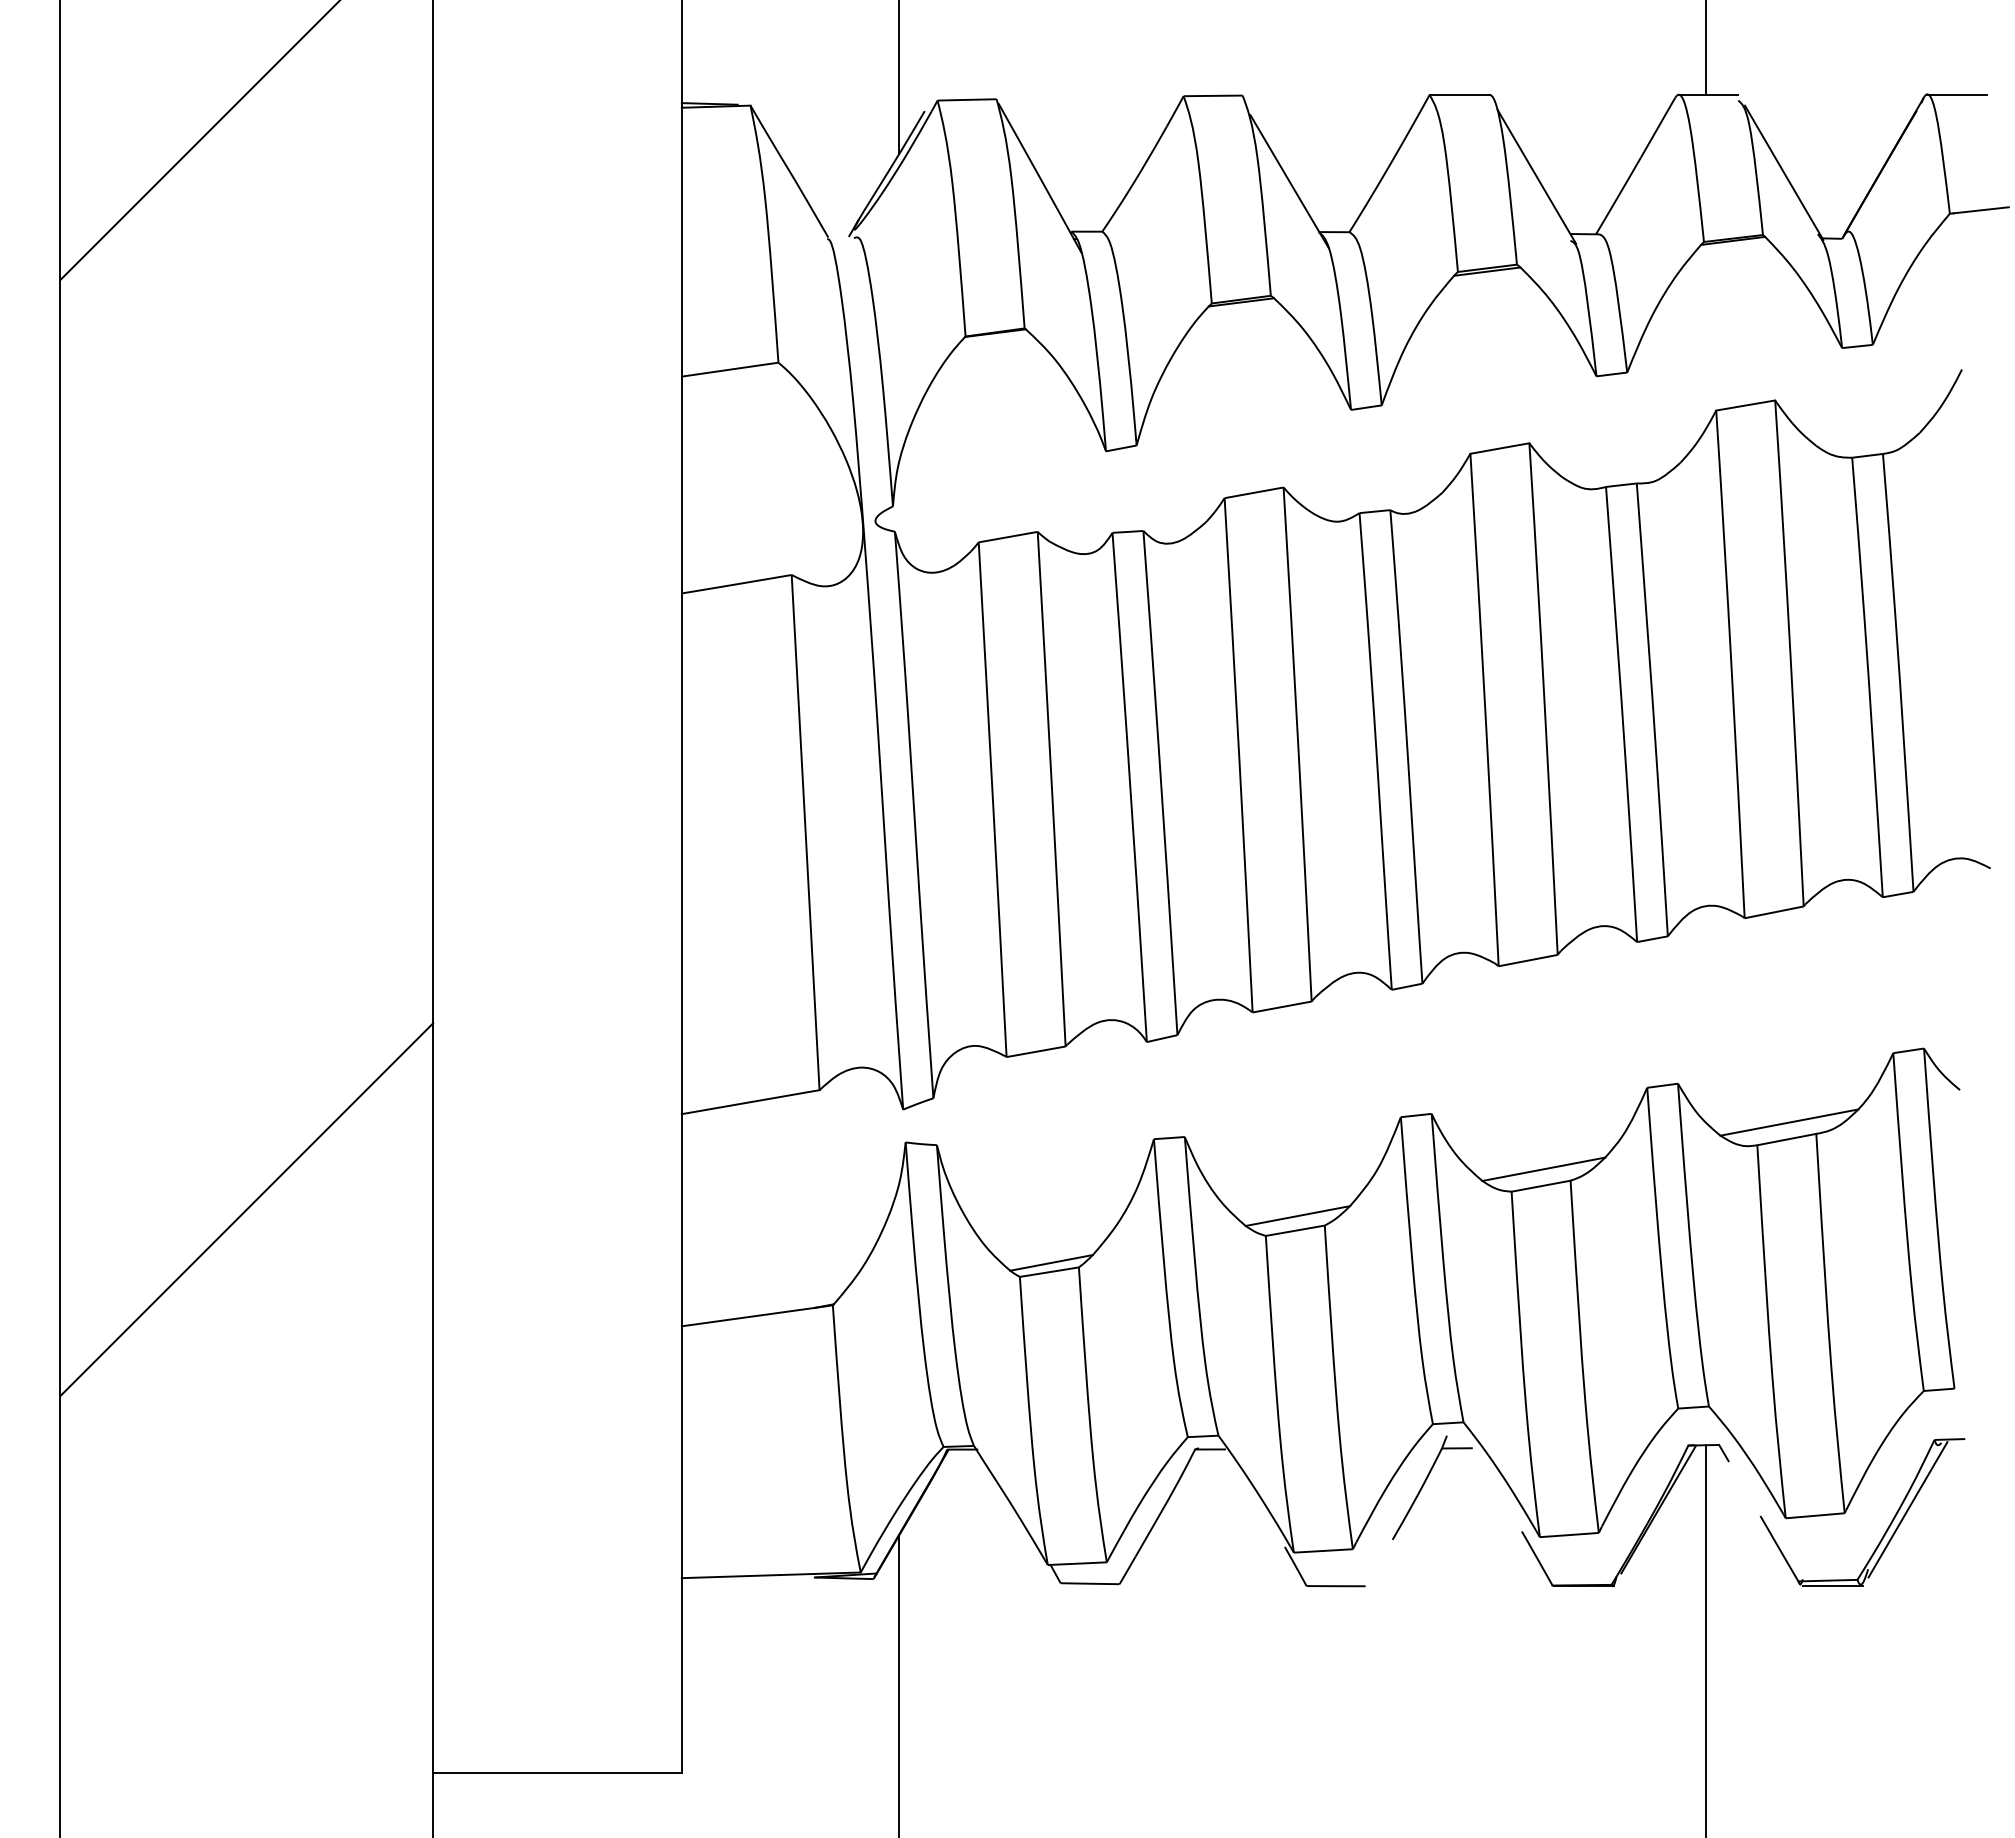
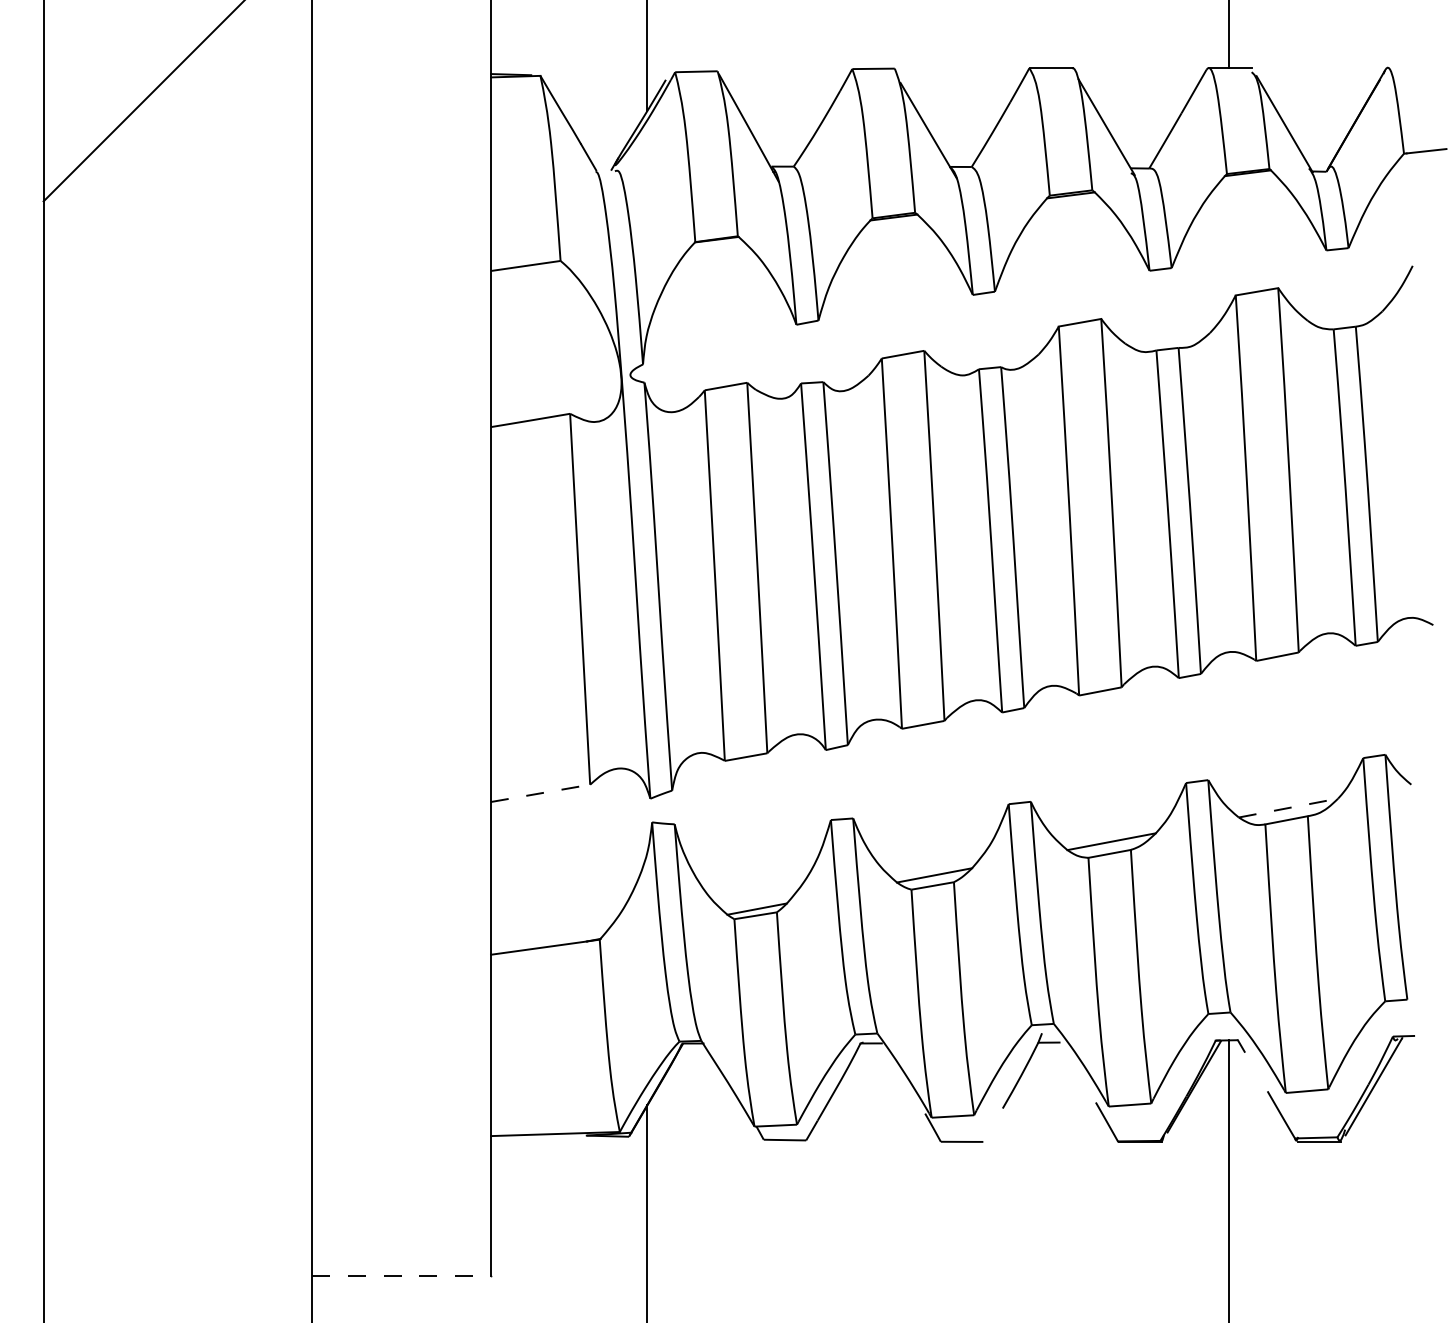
line: (1956, 94) -> (1408, 67), removed
line: (750, 1102) -> (540, 793), solid -> dashed
line: (1789, 1122) -> (1288, 808), solid -> dashed
line: (246, 1209) -> (177, 870), removed
line: (558, 1772) -> (402, 1276), solid -> dashed

